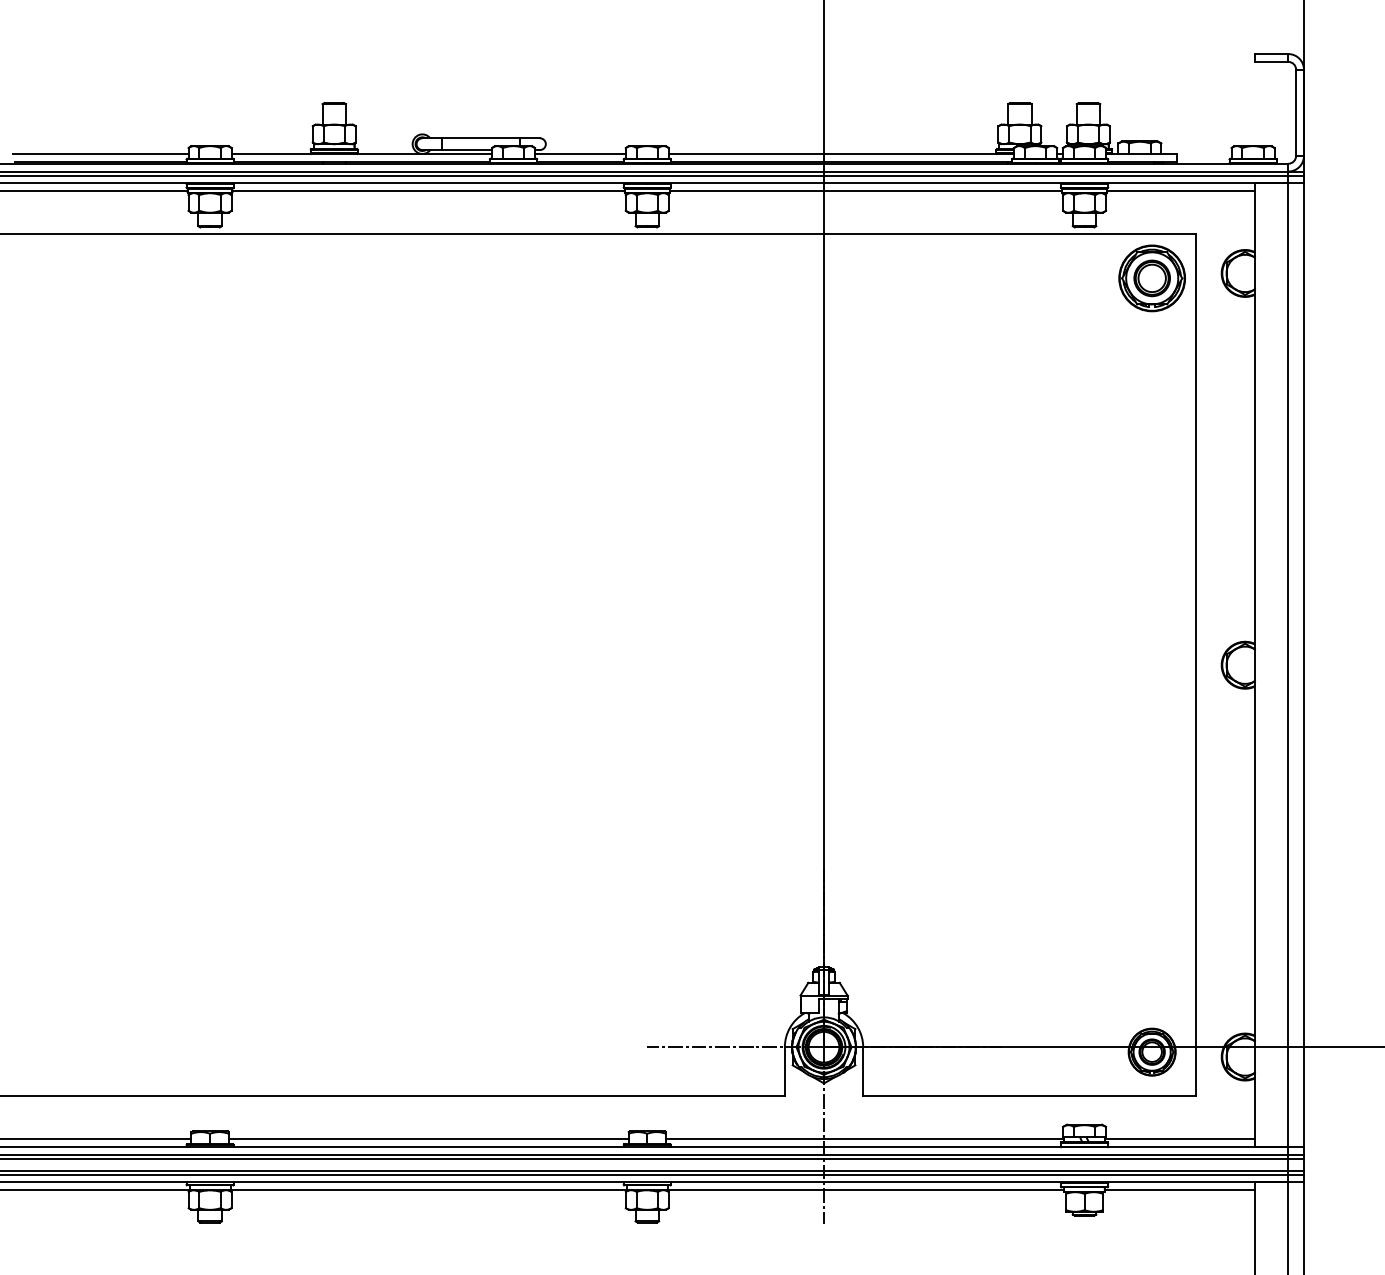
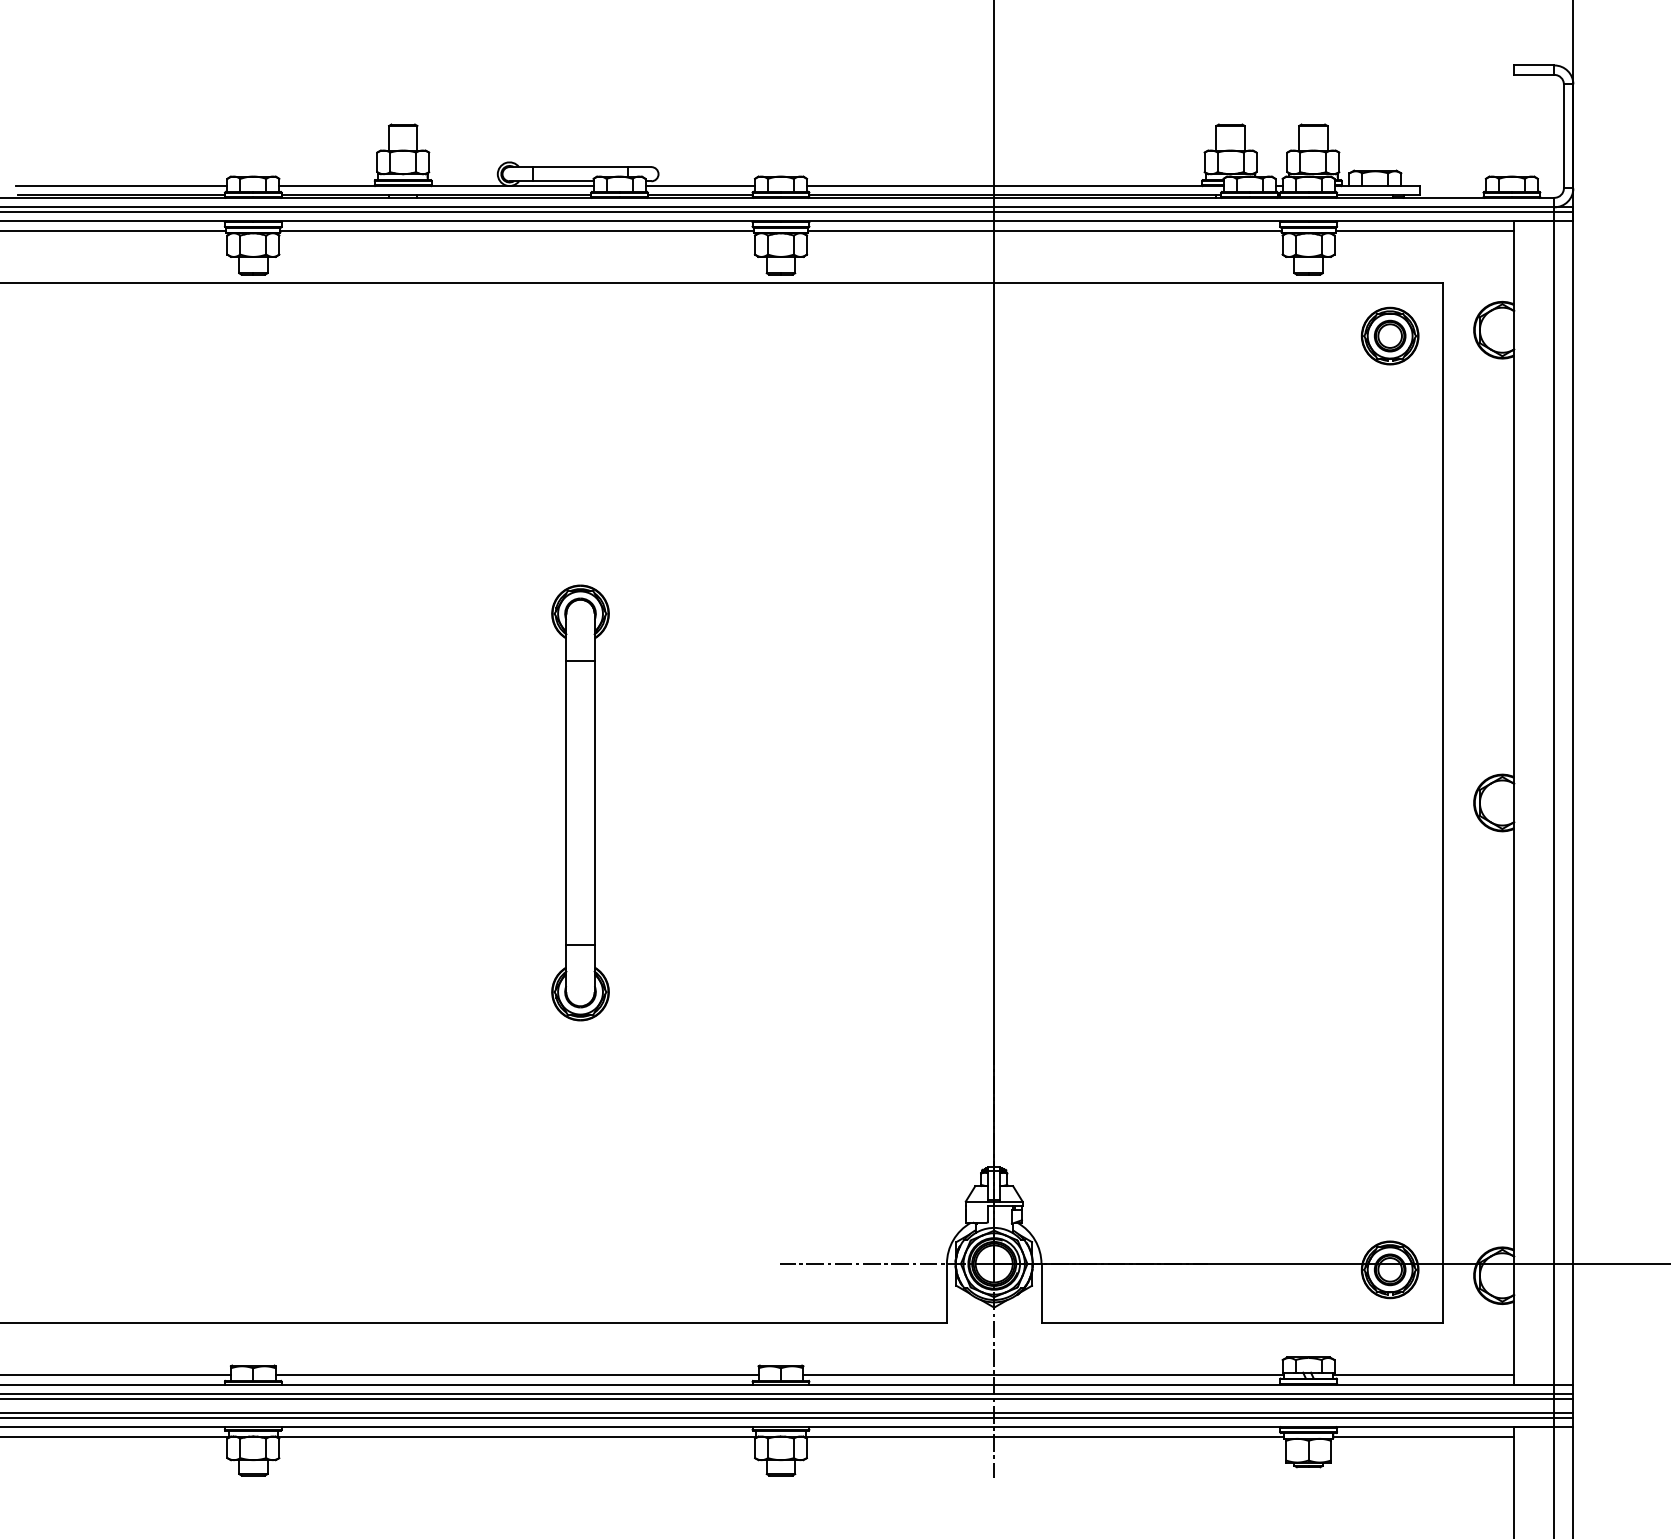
part: (1151, 277) -> (1389, 335), size x0.71
part: (481, 664) -> (580, 802), added

